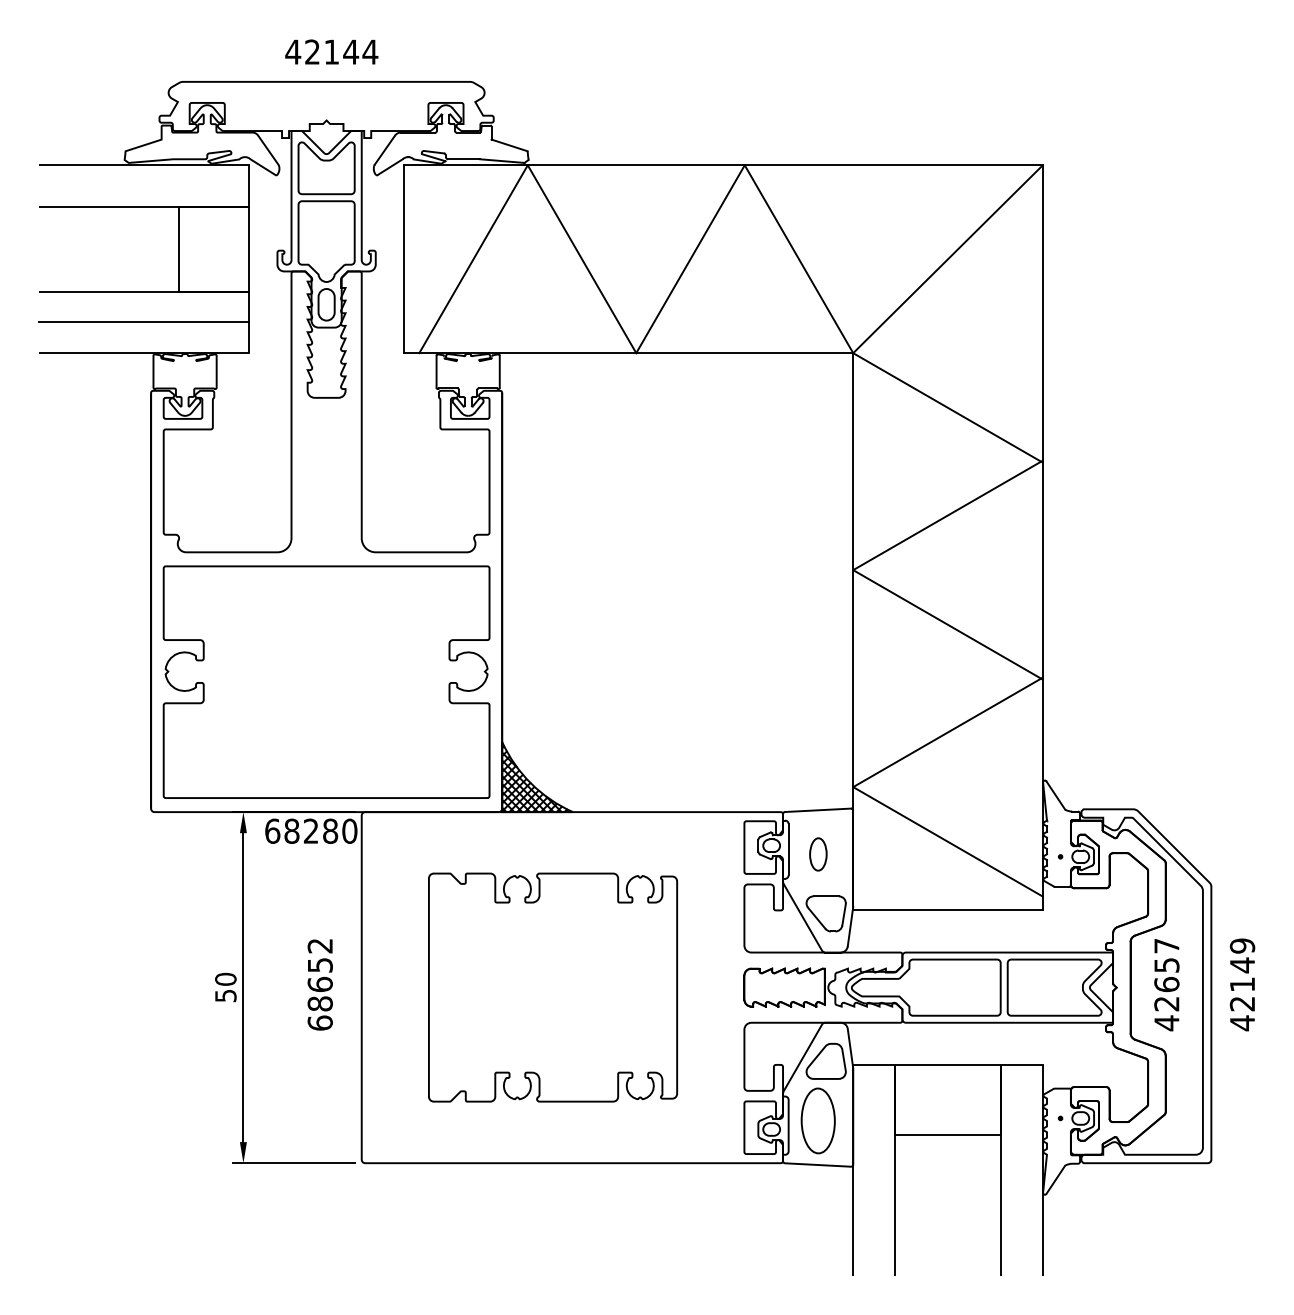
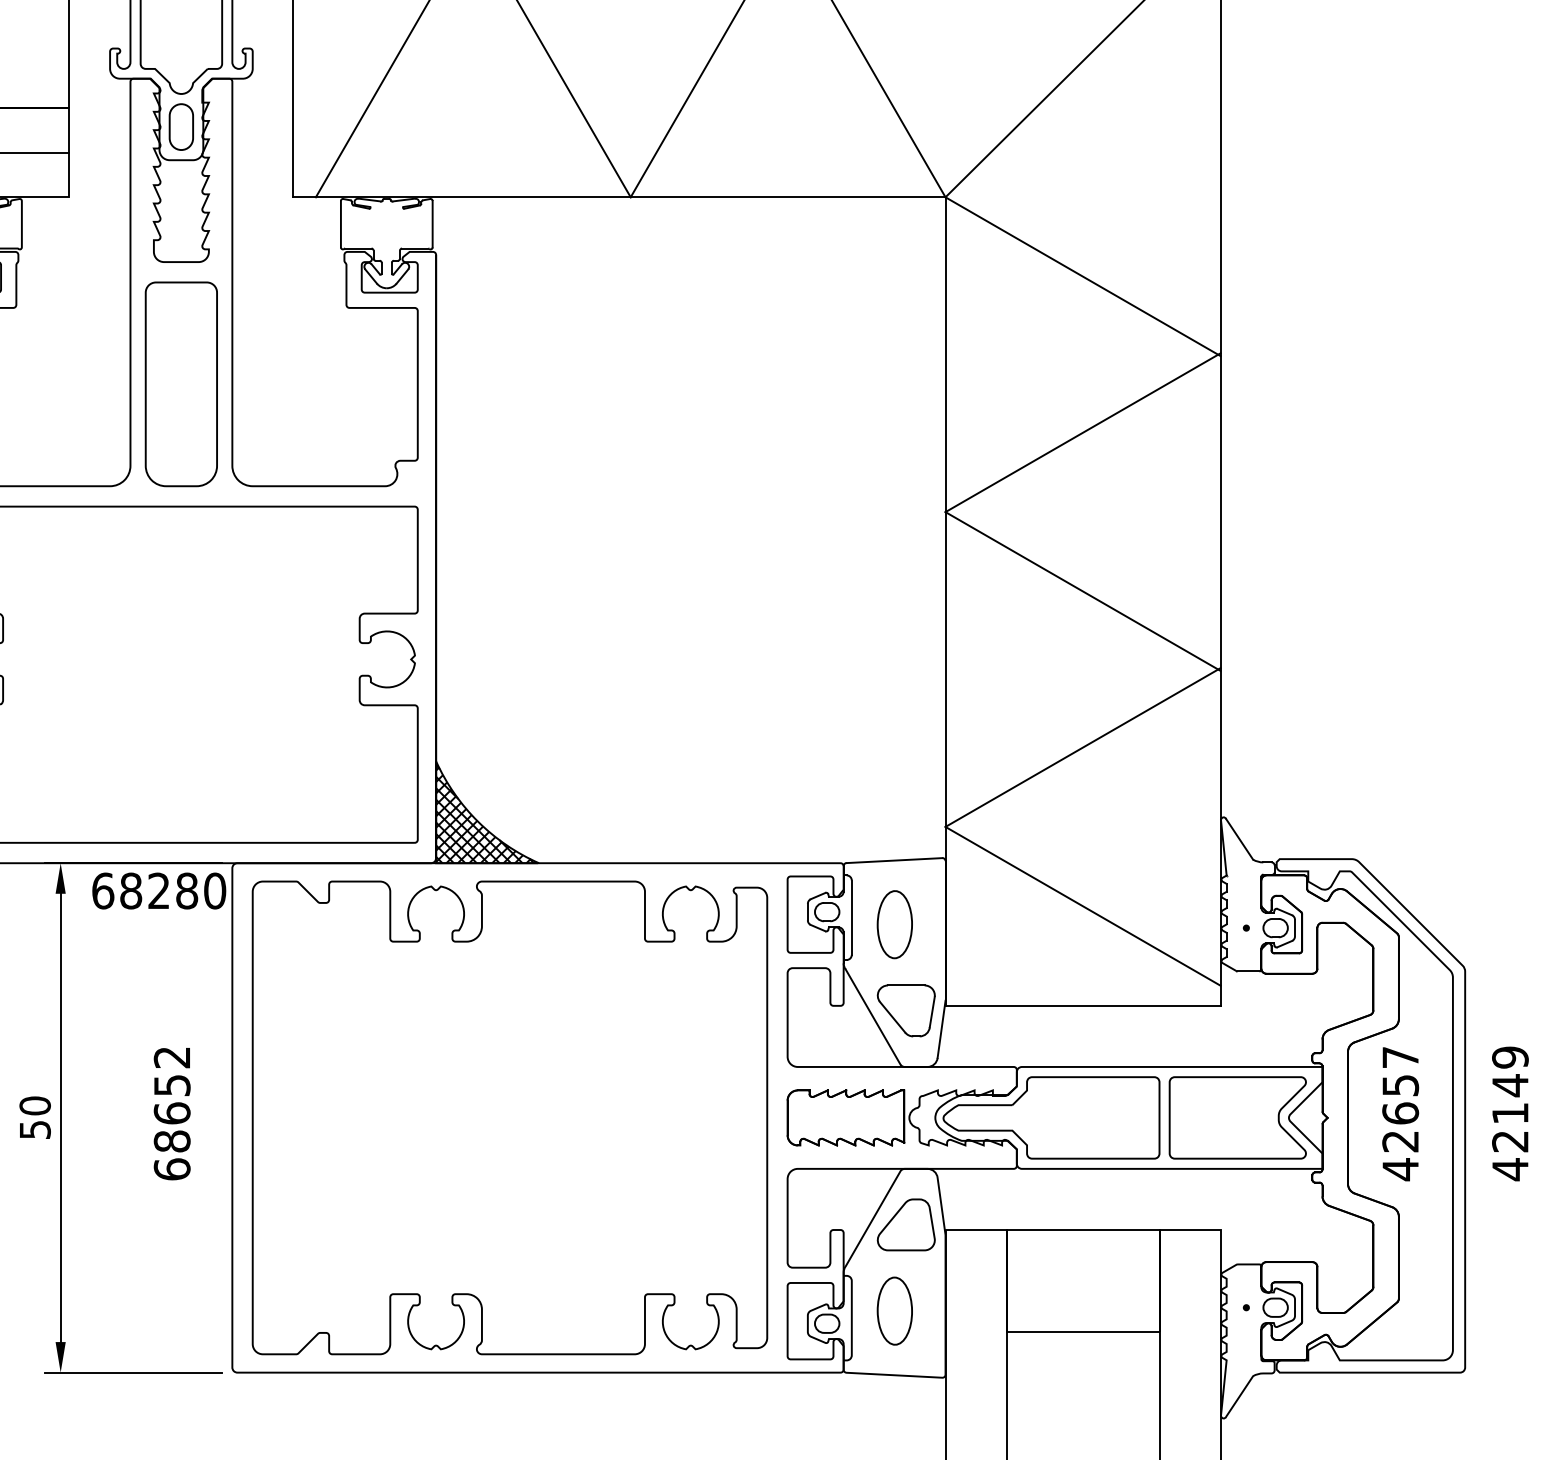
part: (326, 482) -> (181, 384), added
part: (818, 854) -> (895, 924), size x1.43
part: (552, 987) -> (509, 1117), size x1.43
part: (818, 1120) -> (895, 1310), size x0.71

